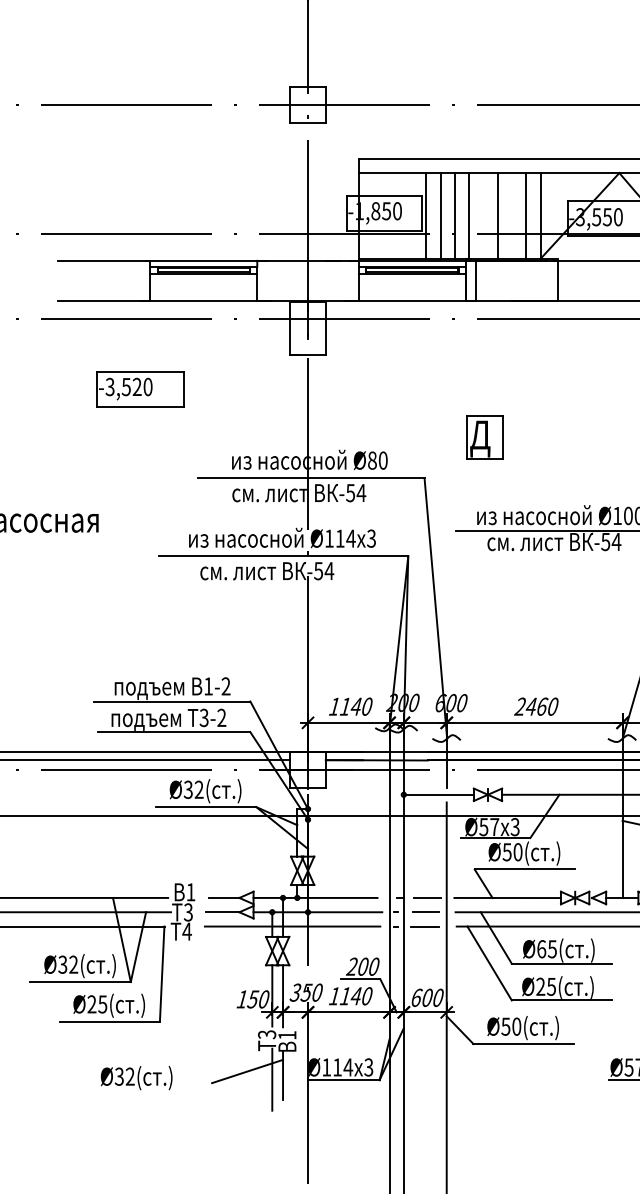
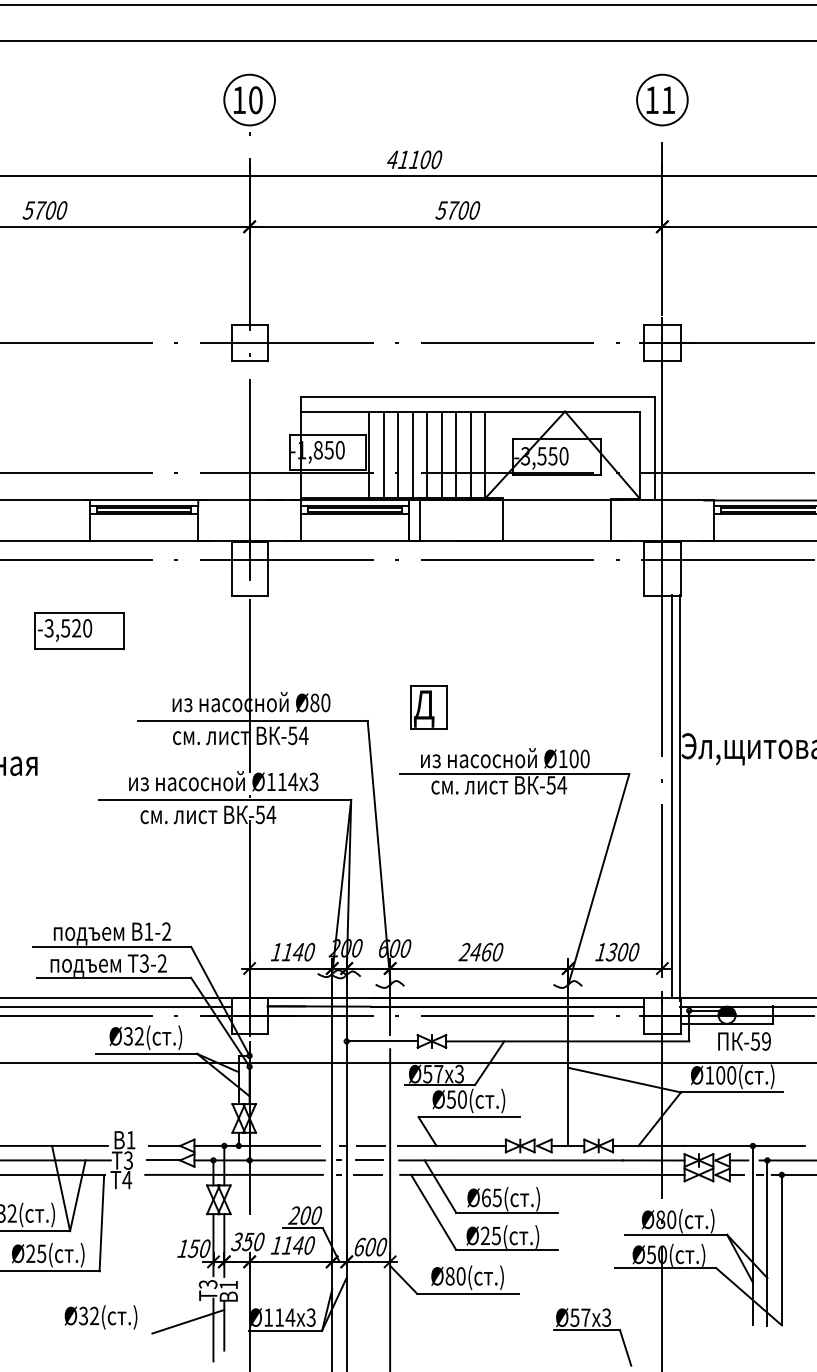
line: (483, 215) -> (427, 454), added
line: (512, 215) -> (456, 454), added
part: (484, 437) -> (428, 707), moved
text: (505, 1026) -> (449, 1276), Ø50( -> Ø80(
text: (136, 1078) -> (100, 1317), moved

